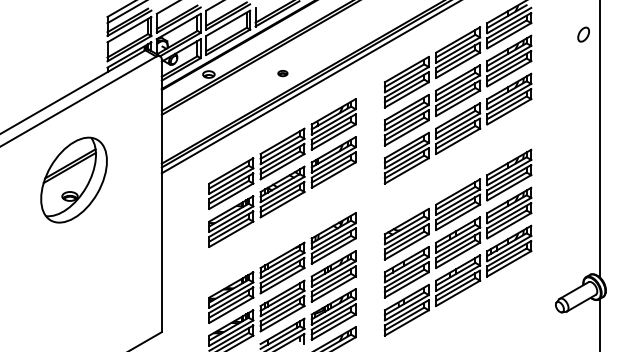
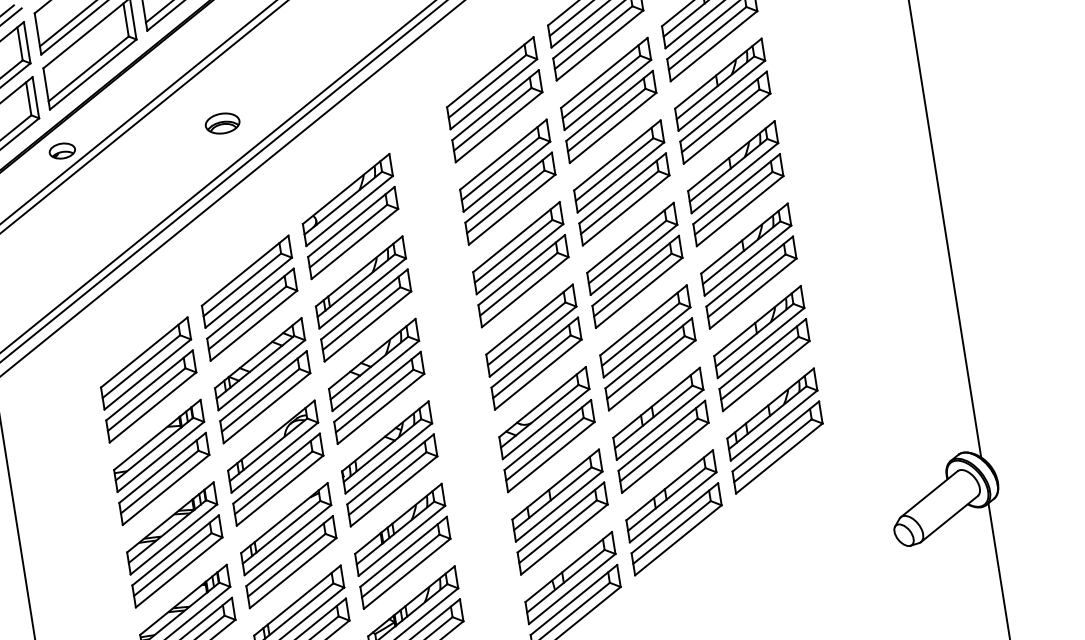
part: (282, 73) -> (221, 123), size x1.67
part: (457, 166) -> (633, 265), added
part: (282, 229) -> (275, 461), added

